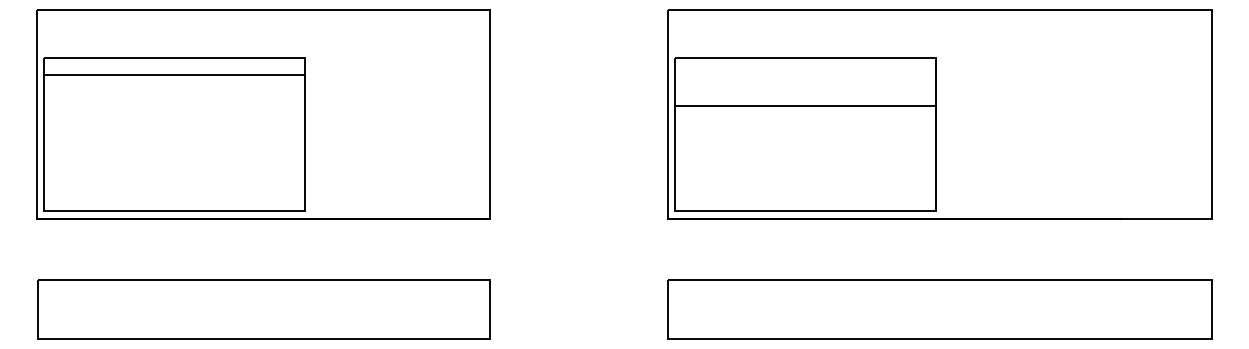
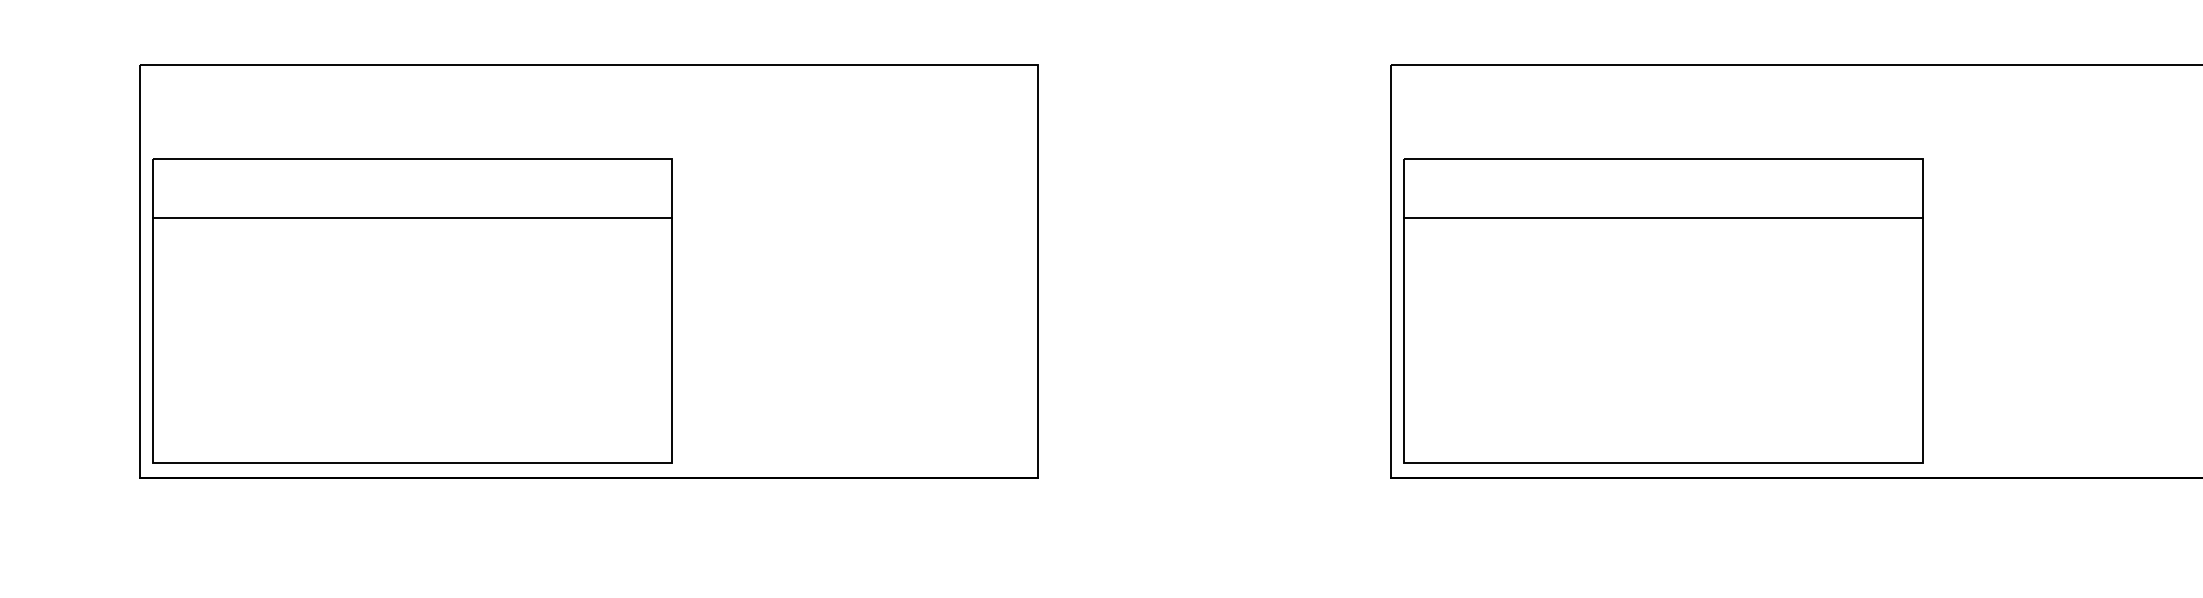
line: (174, 74) -> (411, 217), moved
line: (804, 105) -> (1662, 217), moved

